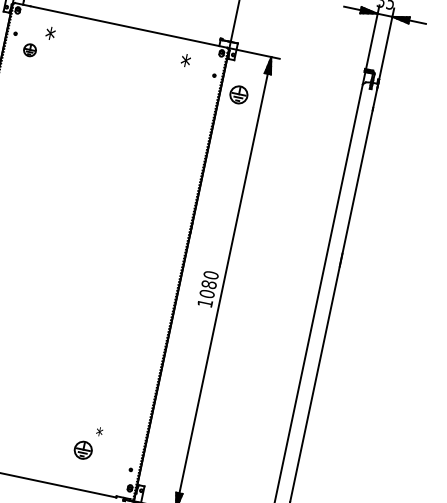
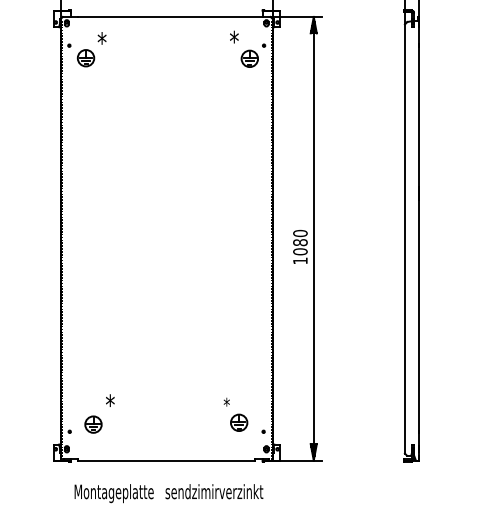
part: (30, 50) -> (86, 58), size x1.43
part: (238, 94) -> (249, 58), moved
part: (83, 450) -> (239, 422), moved

